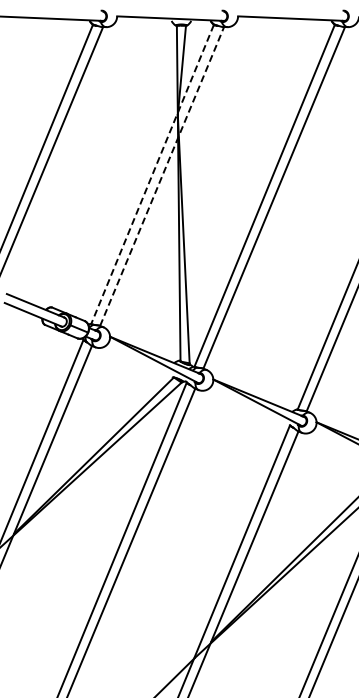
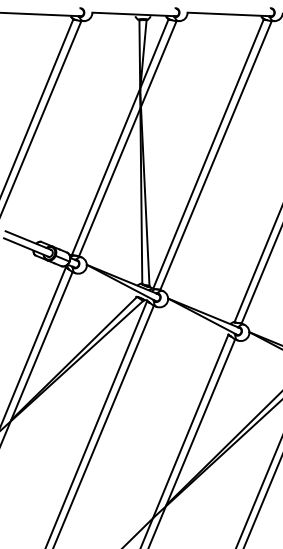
line: (152, 174) -> (120, 137), dashed -> solid
line: (162, 176) -> (128, 138), dashed -> solid

